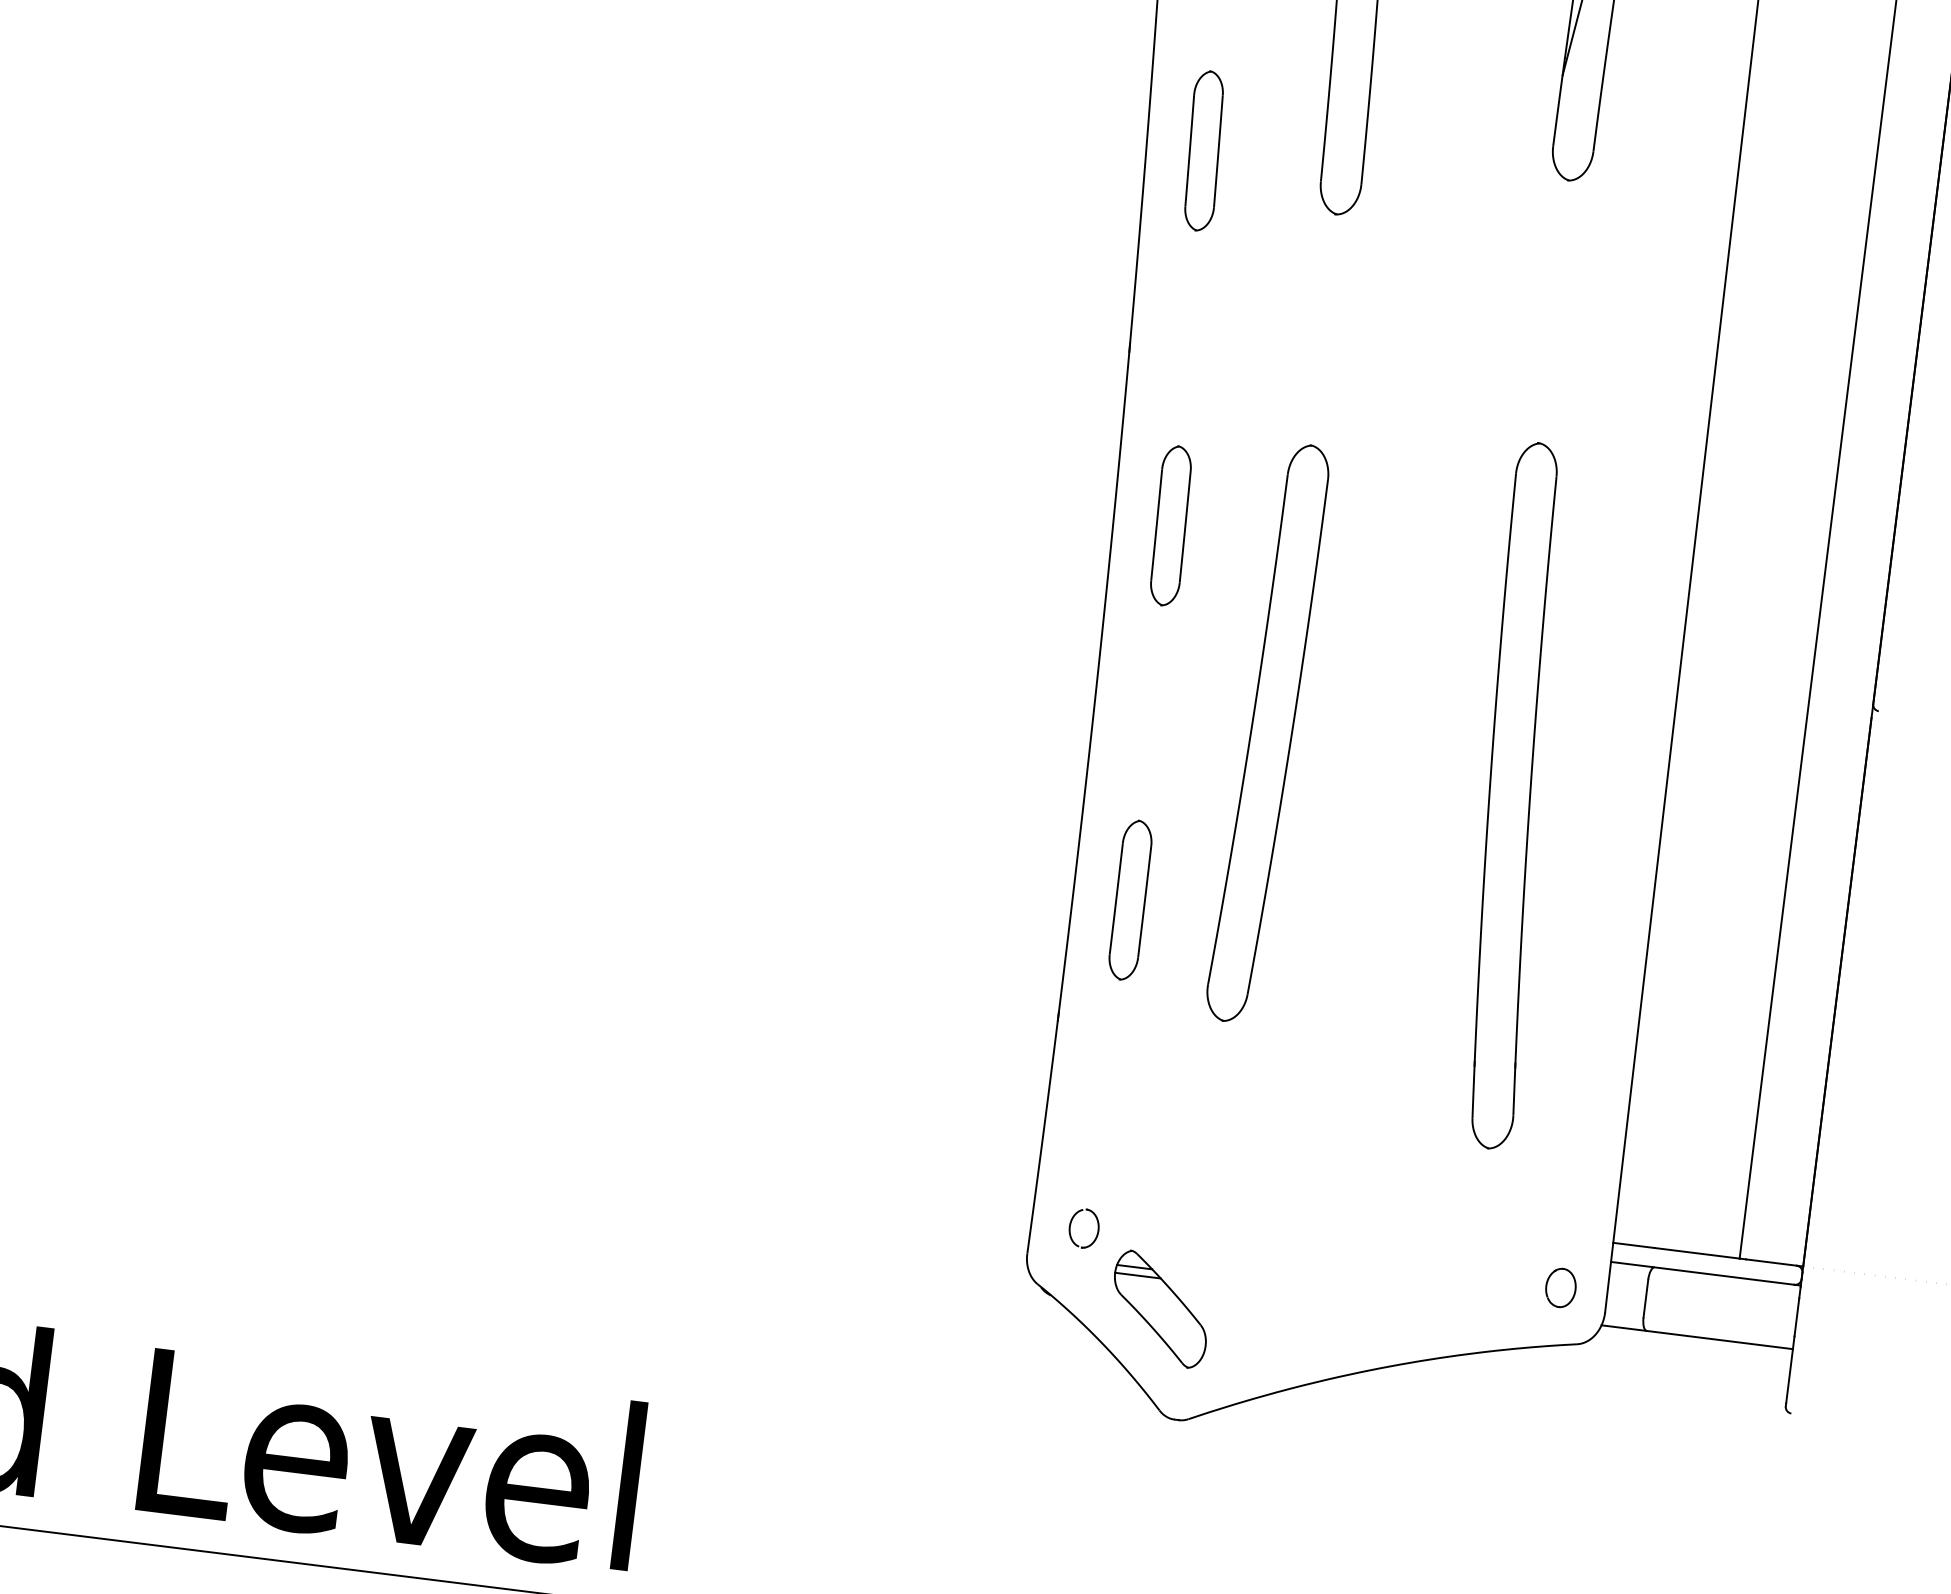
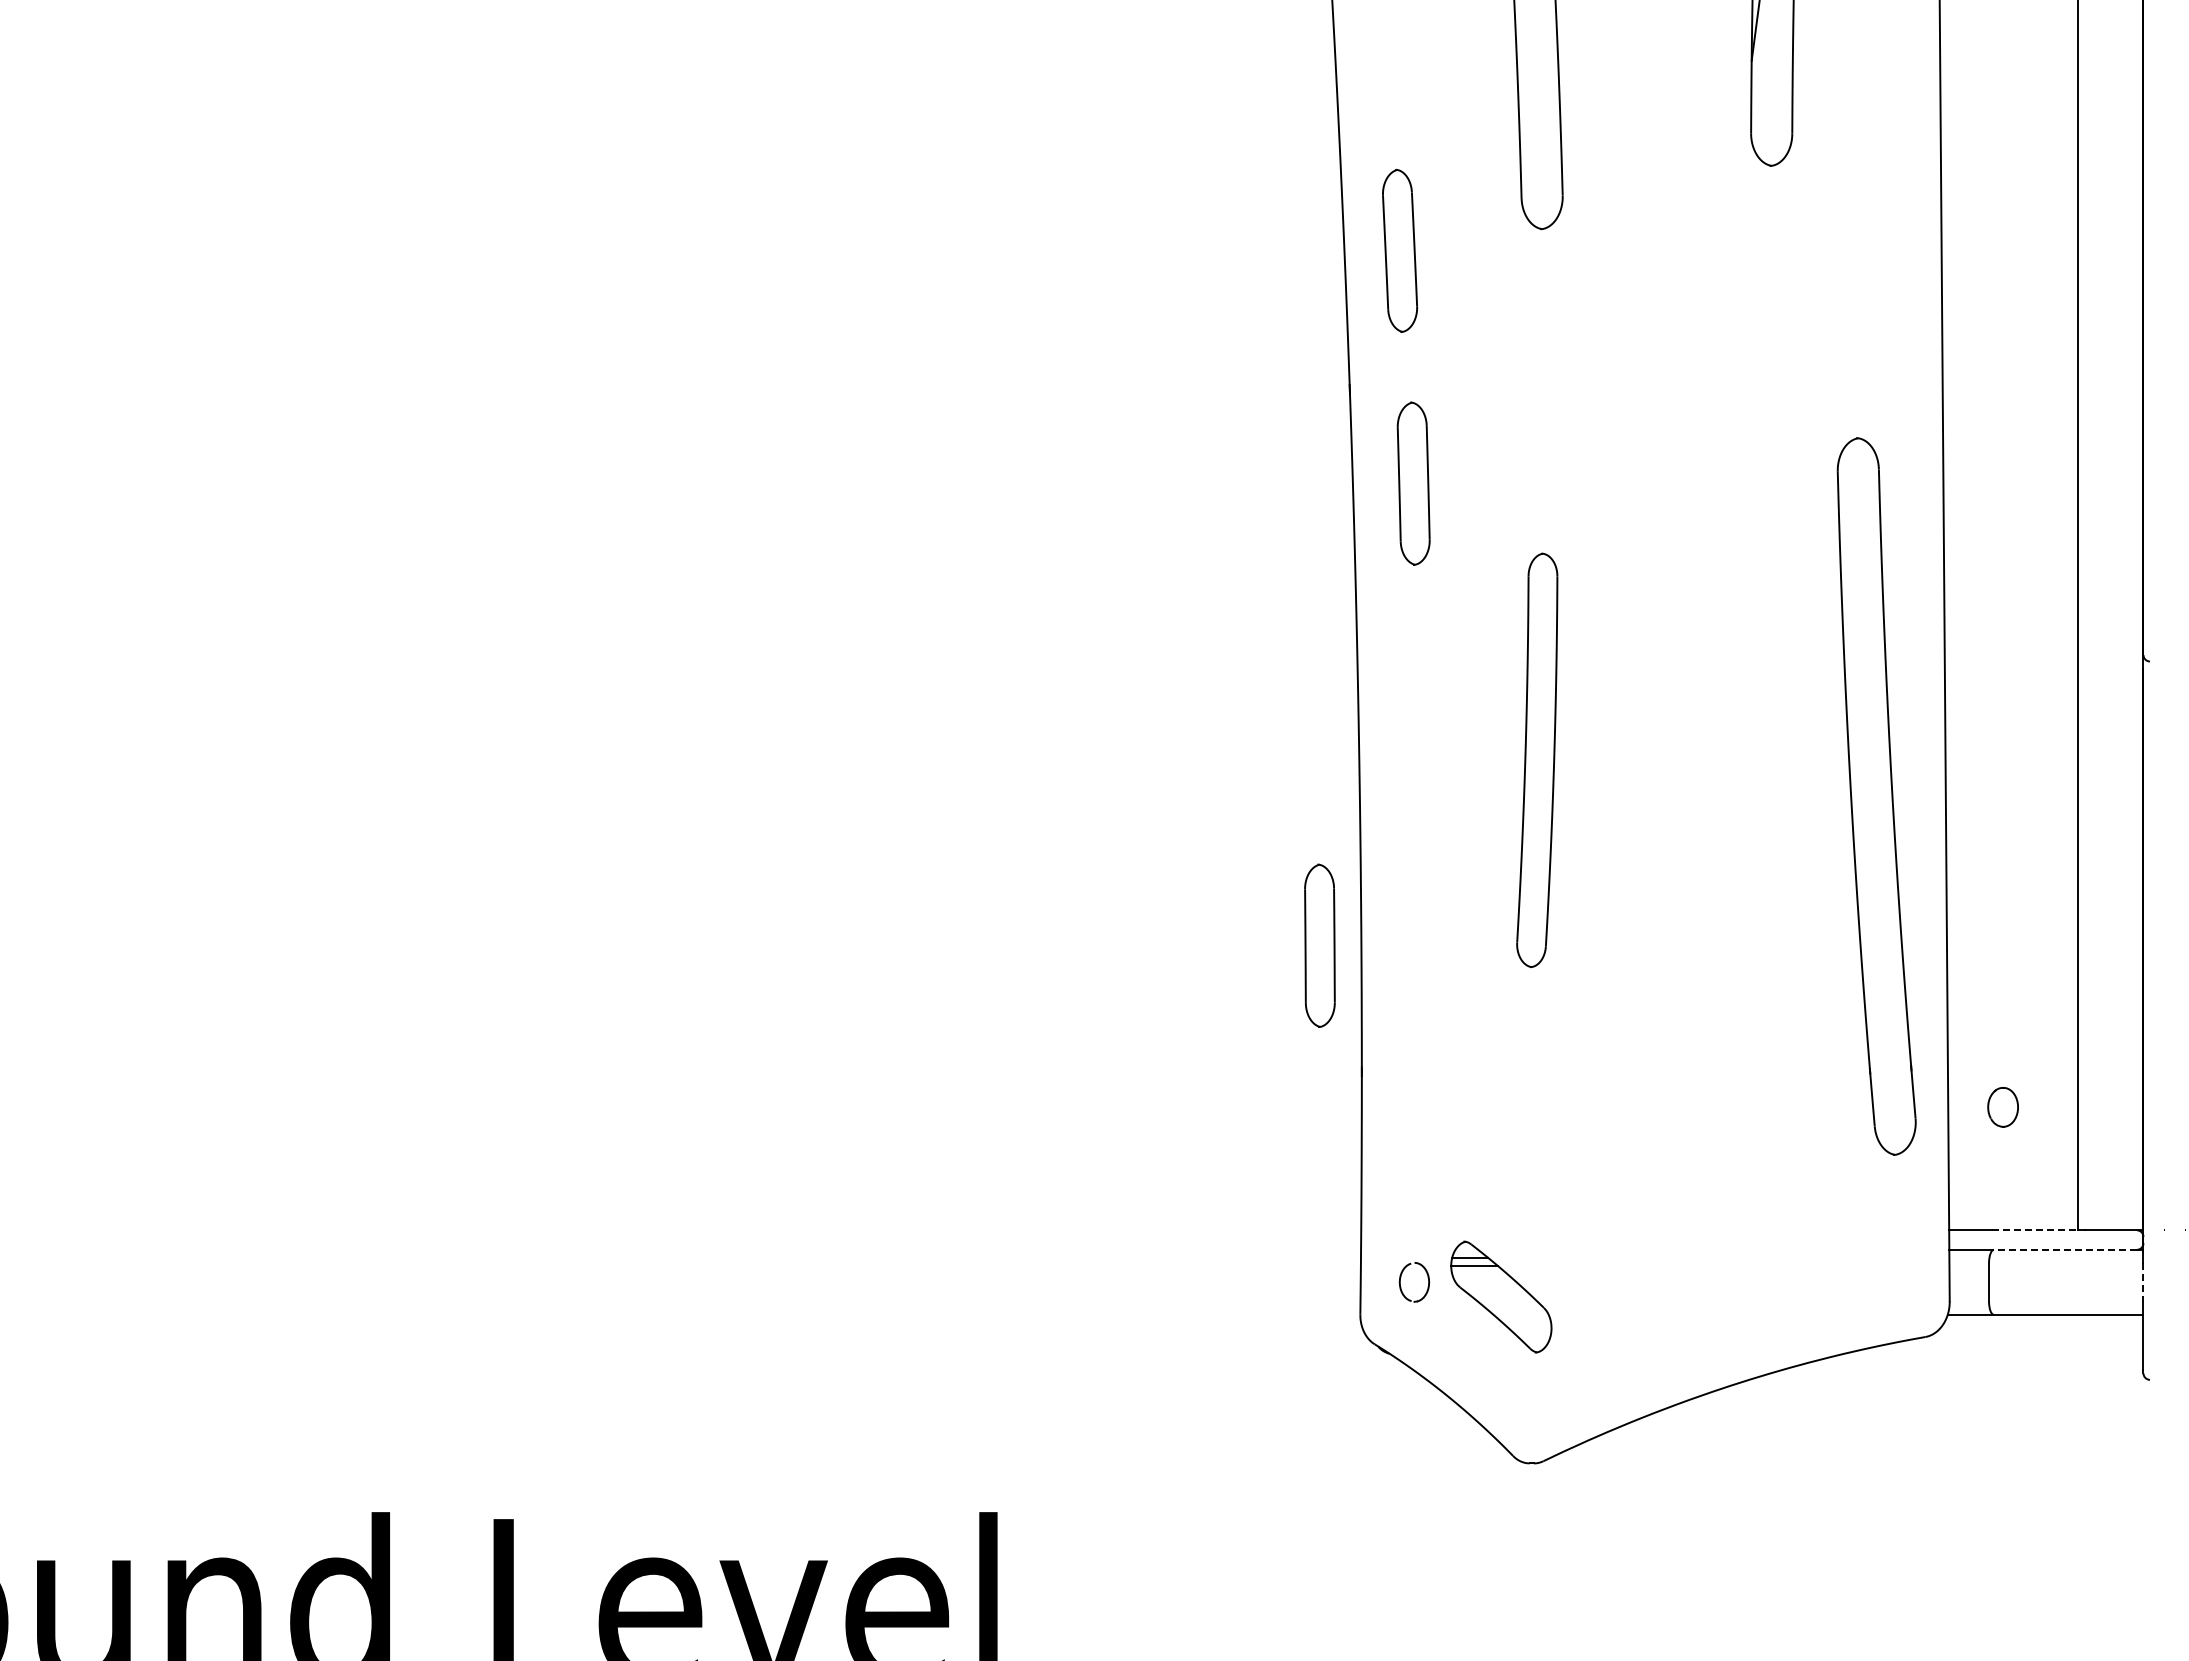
part: (1203, 150) -> (1399, 250), moved
part: (1170, 525) -> (1413, 483), moved
part: (1267, 733) -> (1536, 760), size x0.7
part: (1514, 795) -> (1876, 796), moved
part: (1130, 899) -> (1319, 945), moved
line: (1697, 1253) -> (2035, 1230), solid -> dashed
line: (1723, 1275) -> (2064, 1249), solid -> dashed
part: (1560, 1288) -> (2002, 1107), moved
part: (1160, 1308) -> (1501, 1296), moved
line: (1796, 1317) -> (2143, 1282), solid -> dashed

